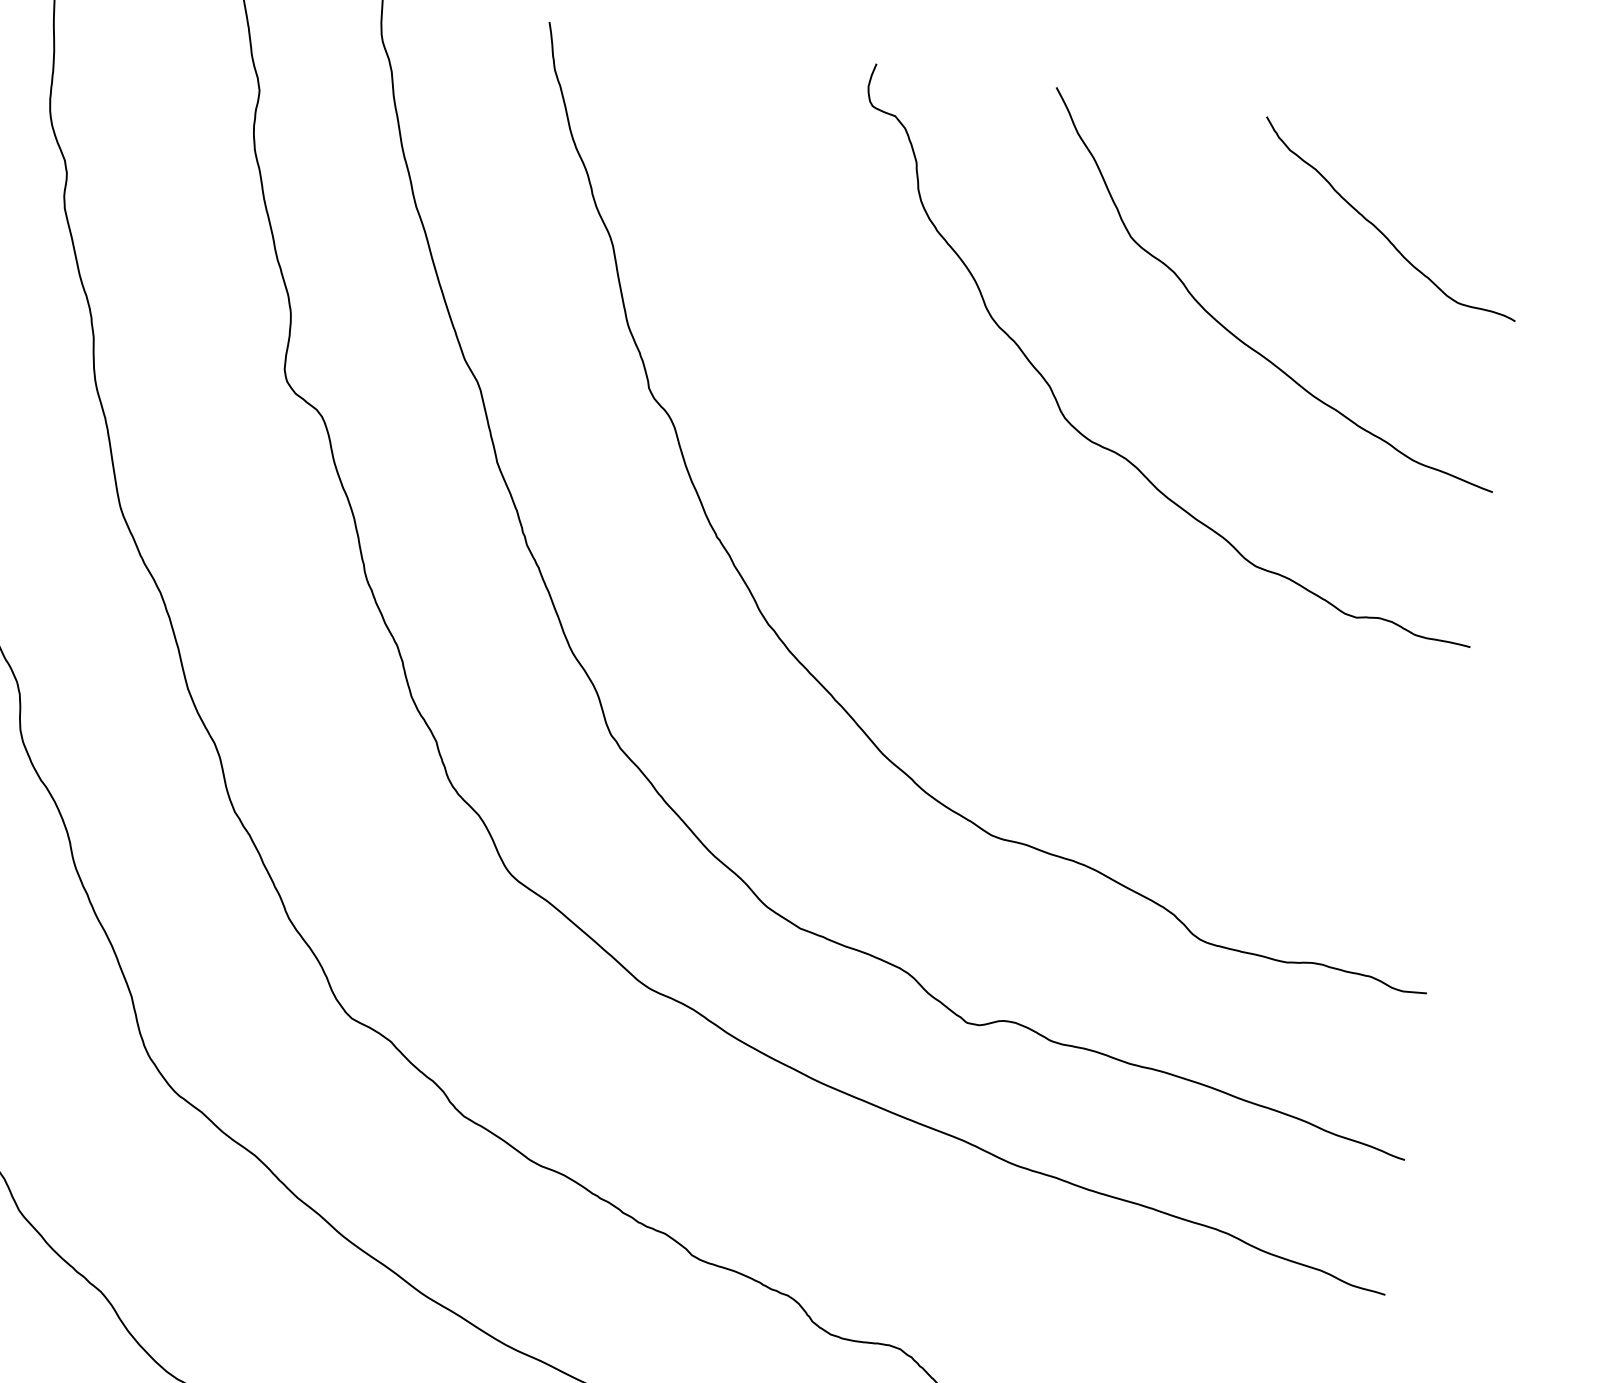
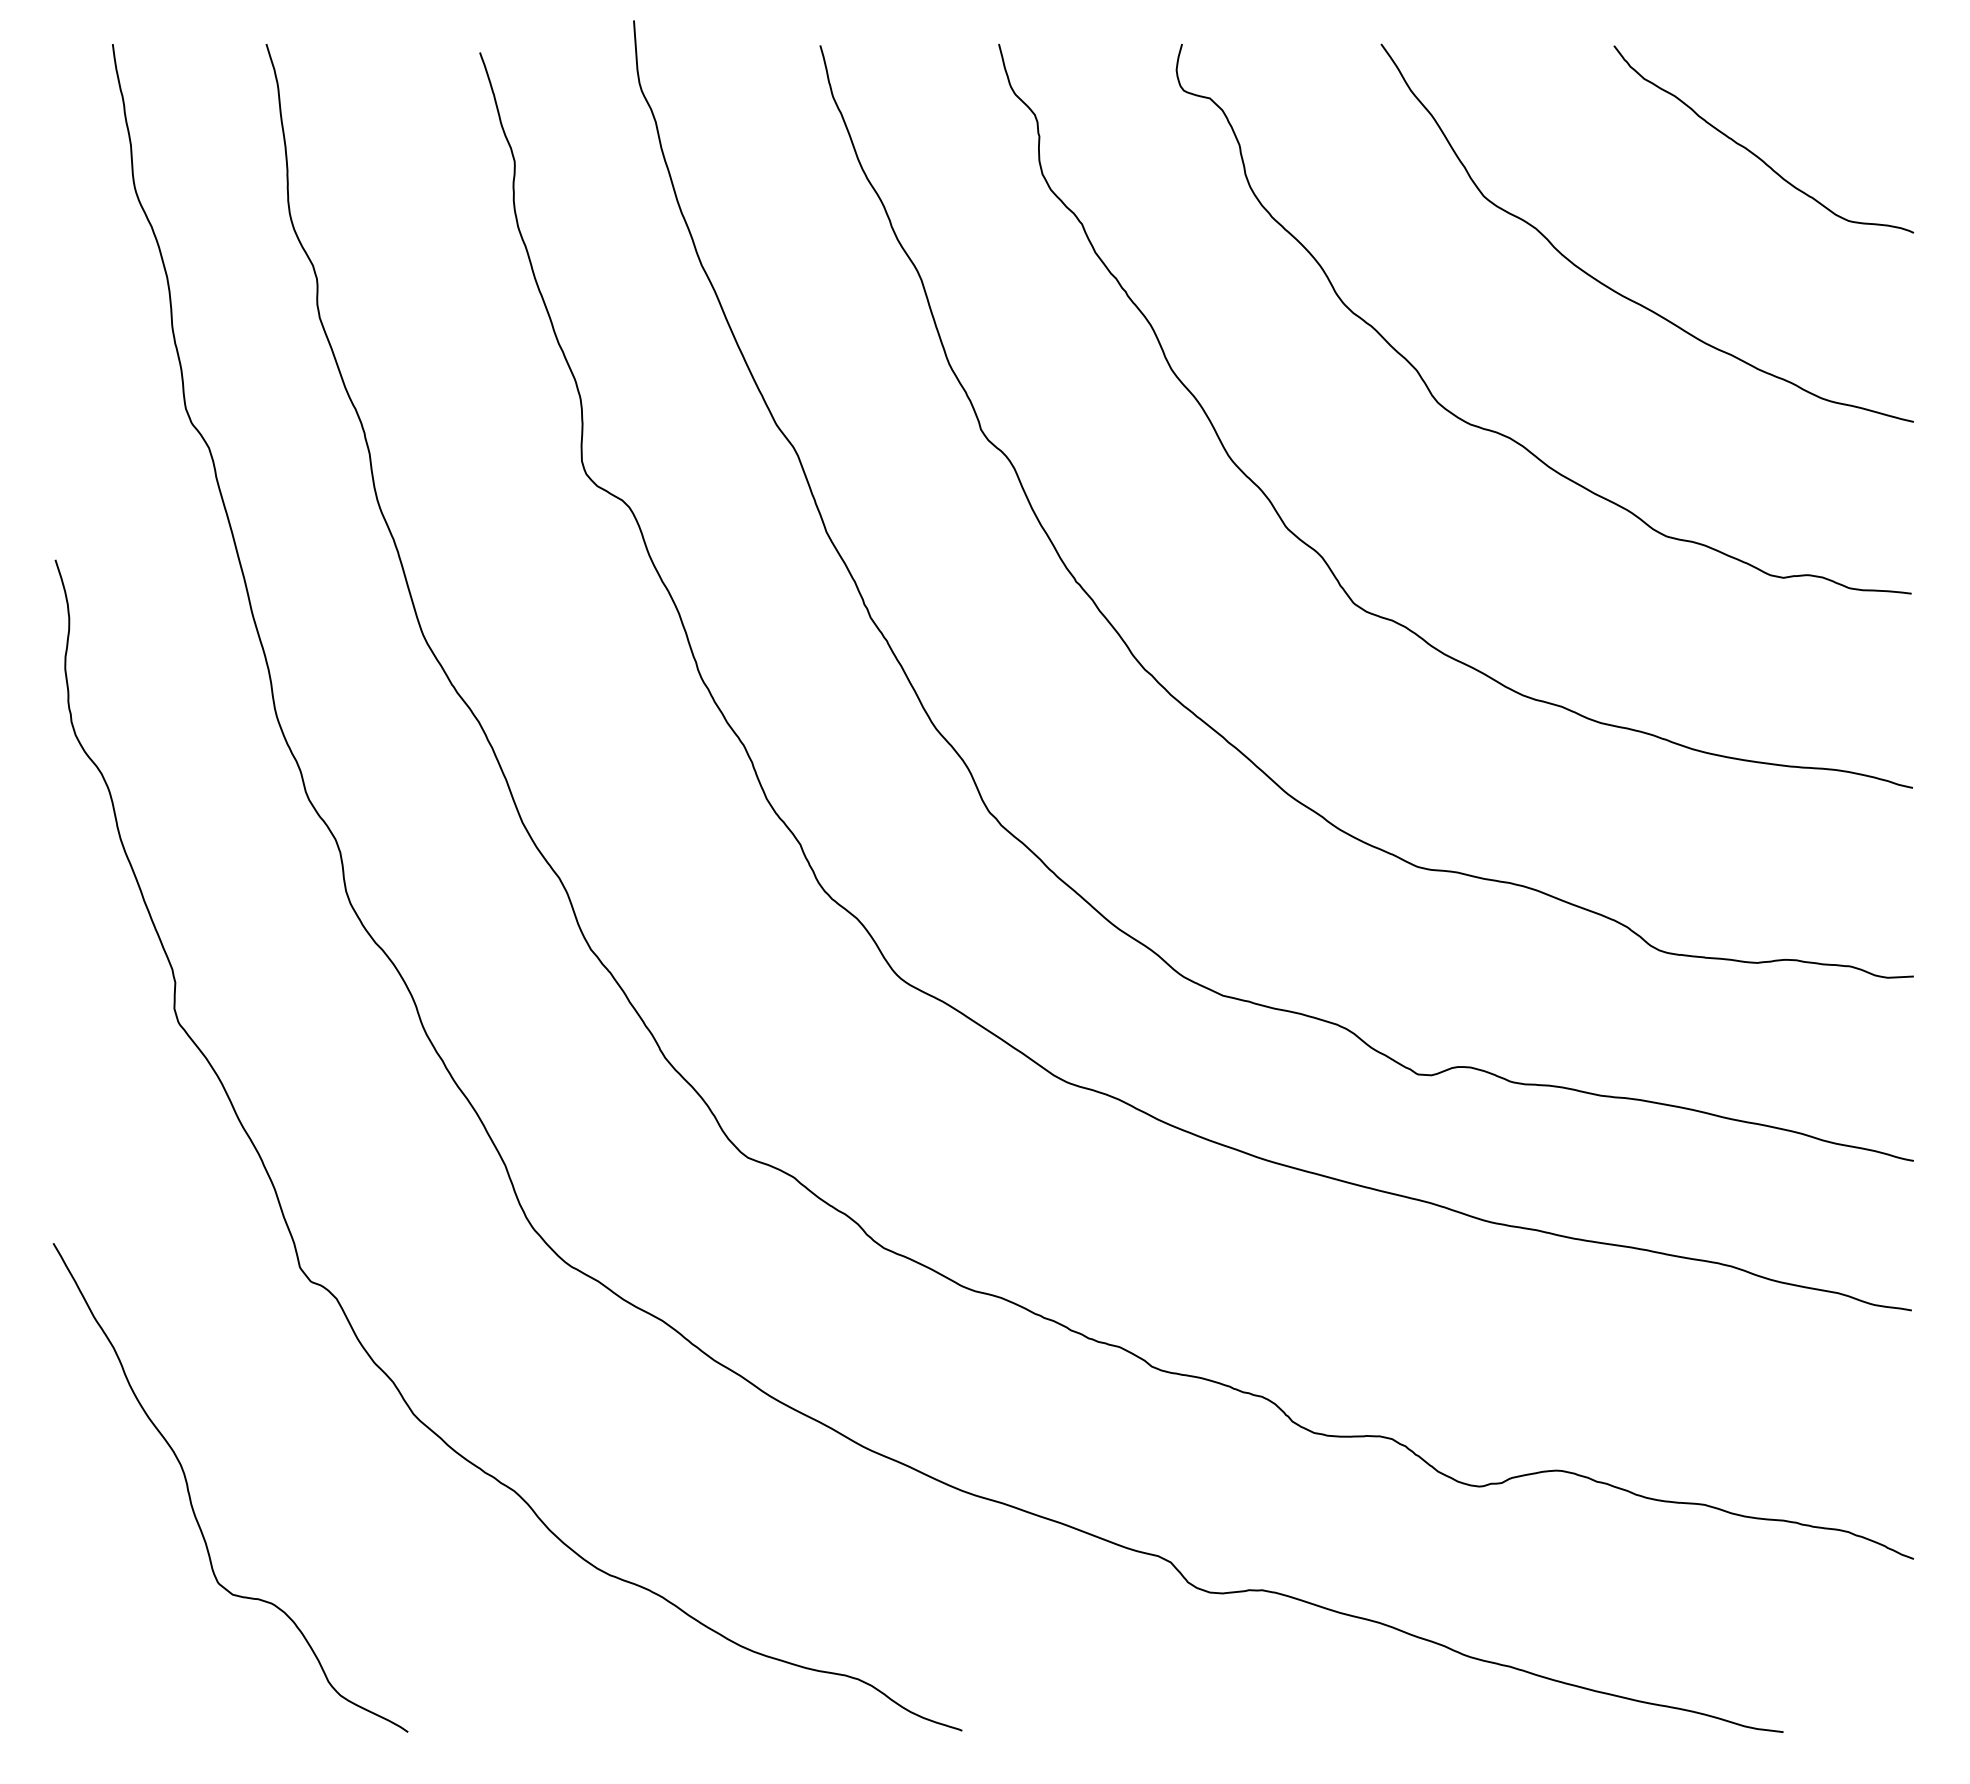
curve: (939, 539) -> (1318, 552), added

